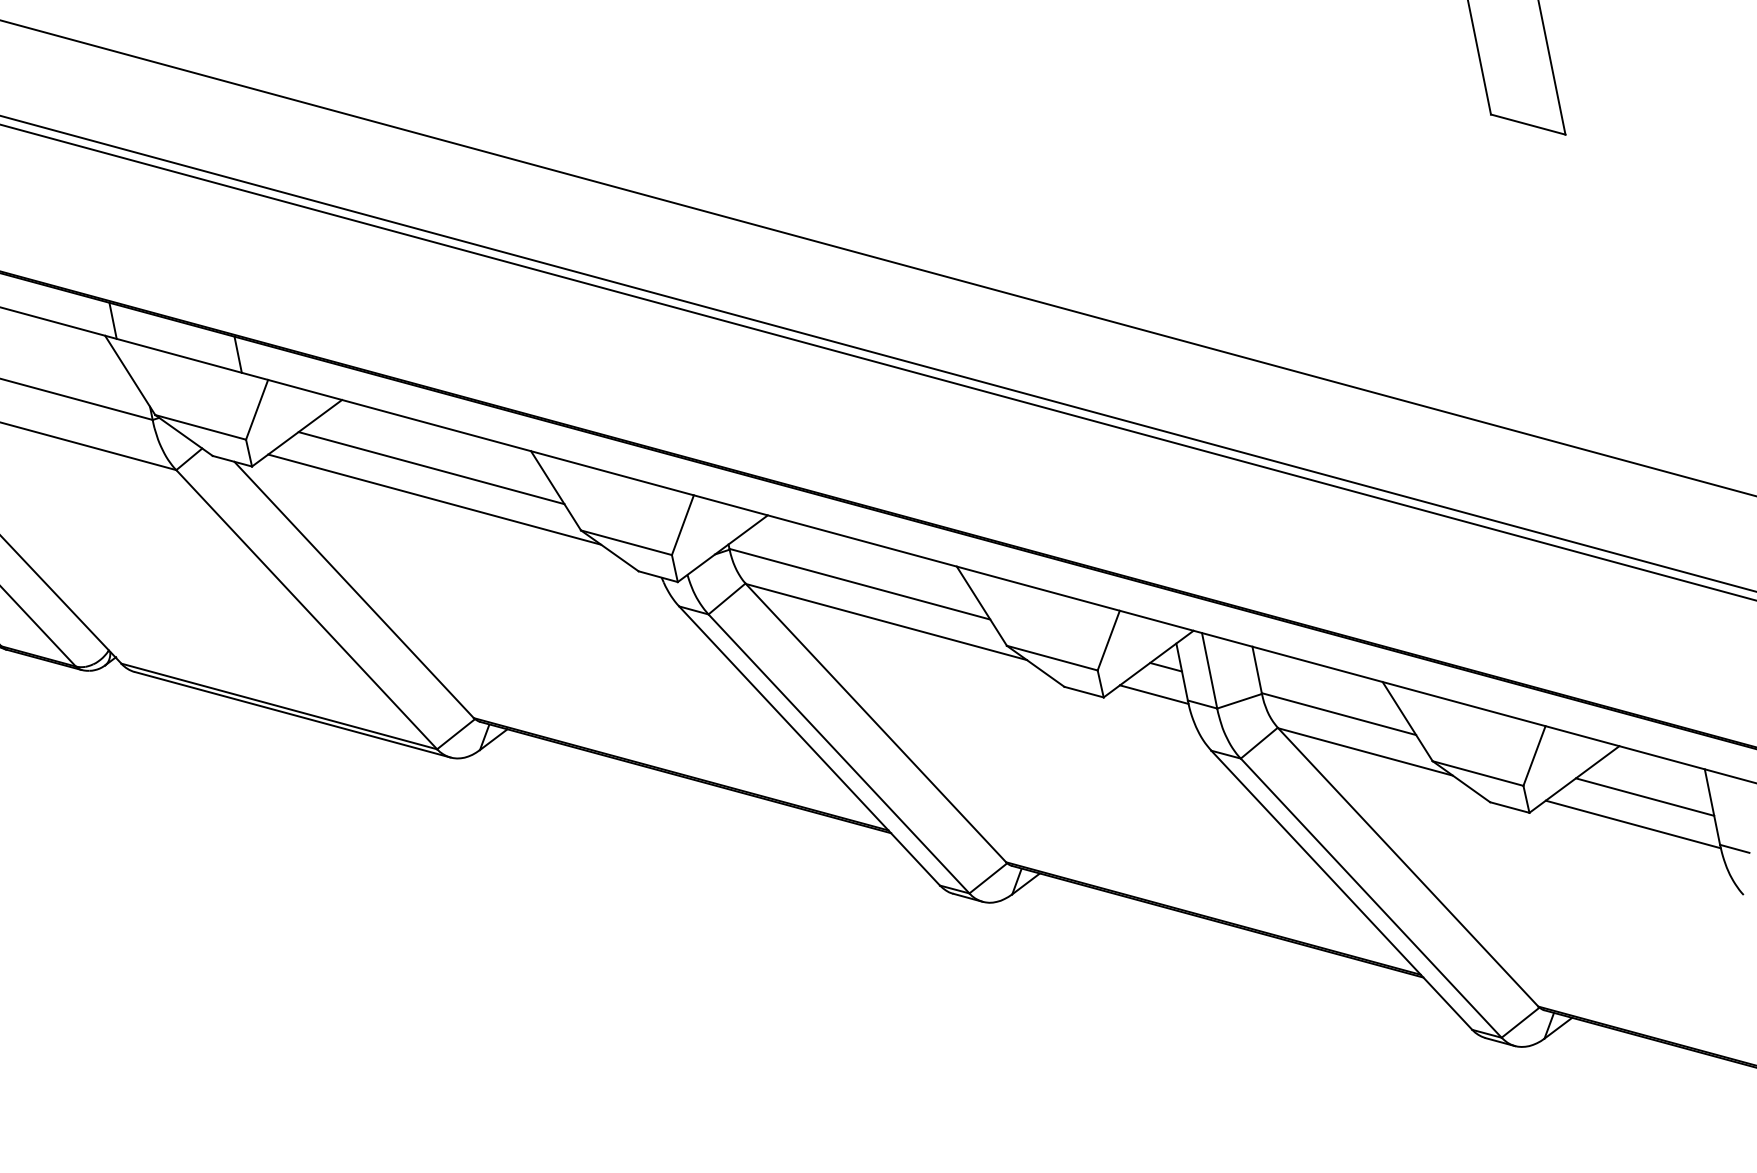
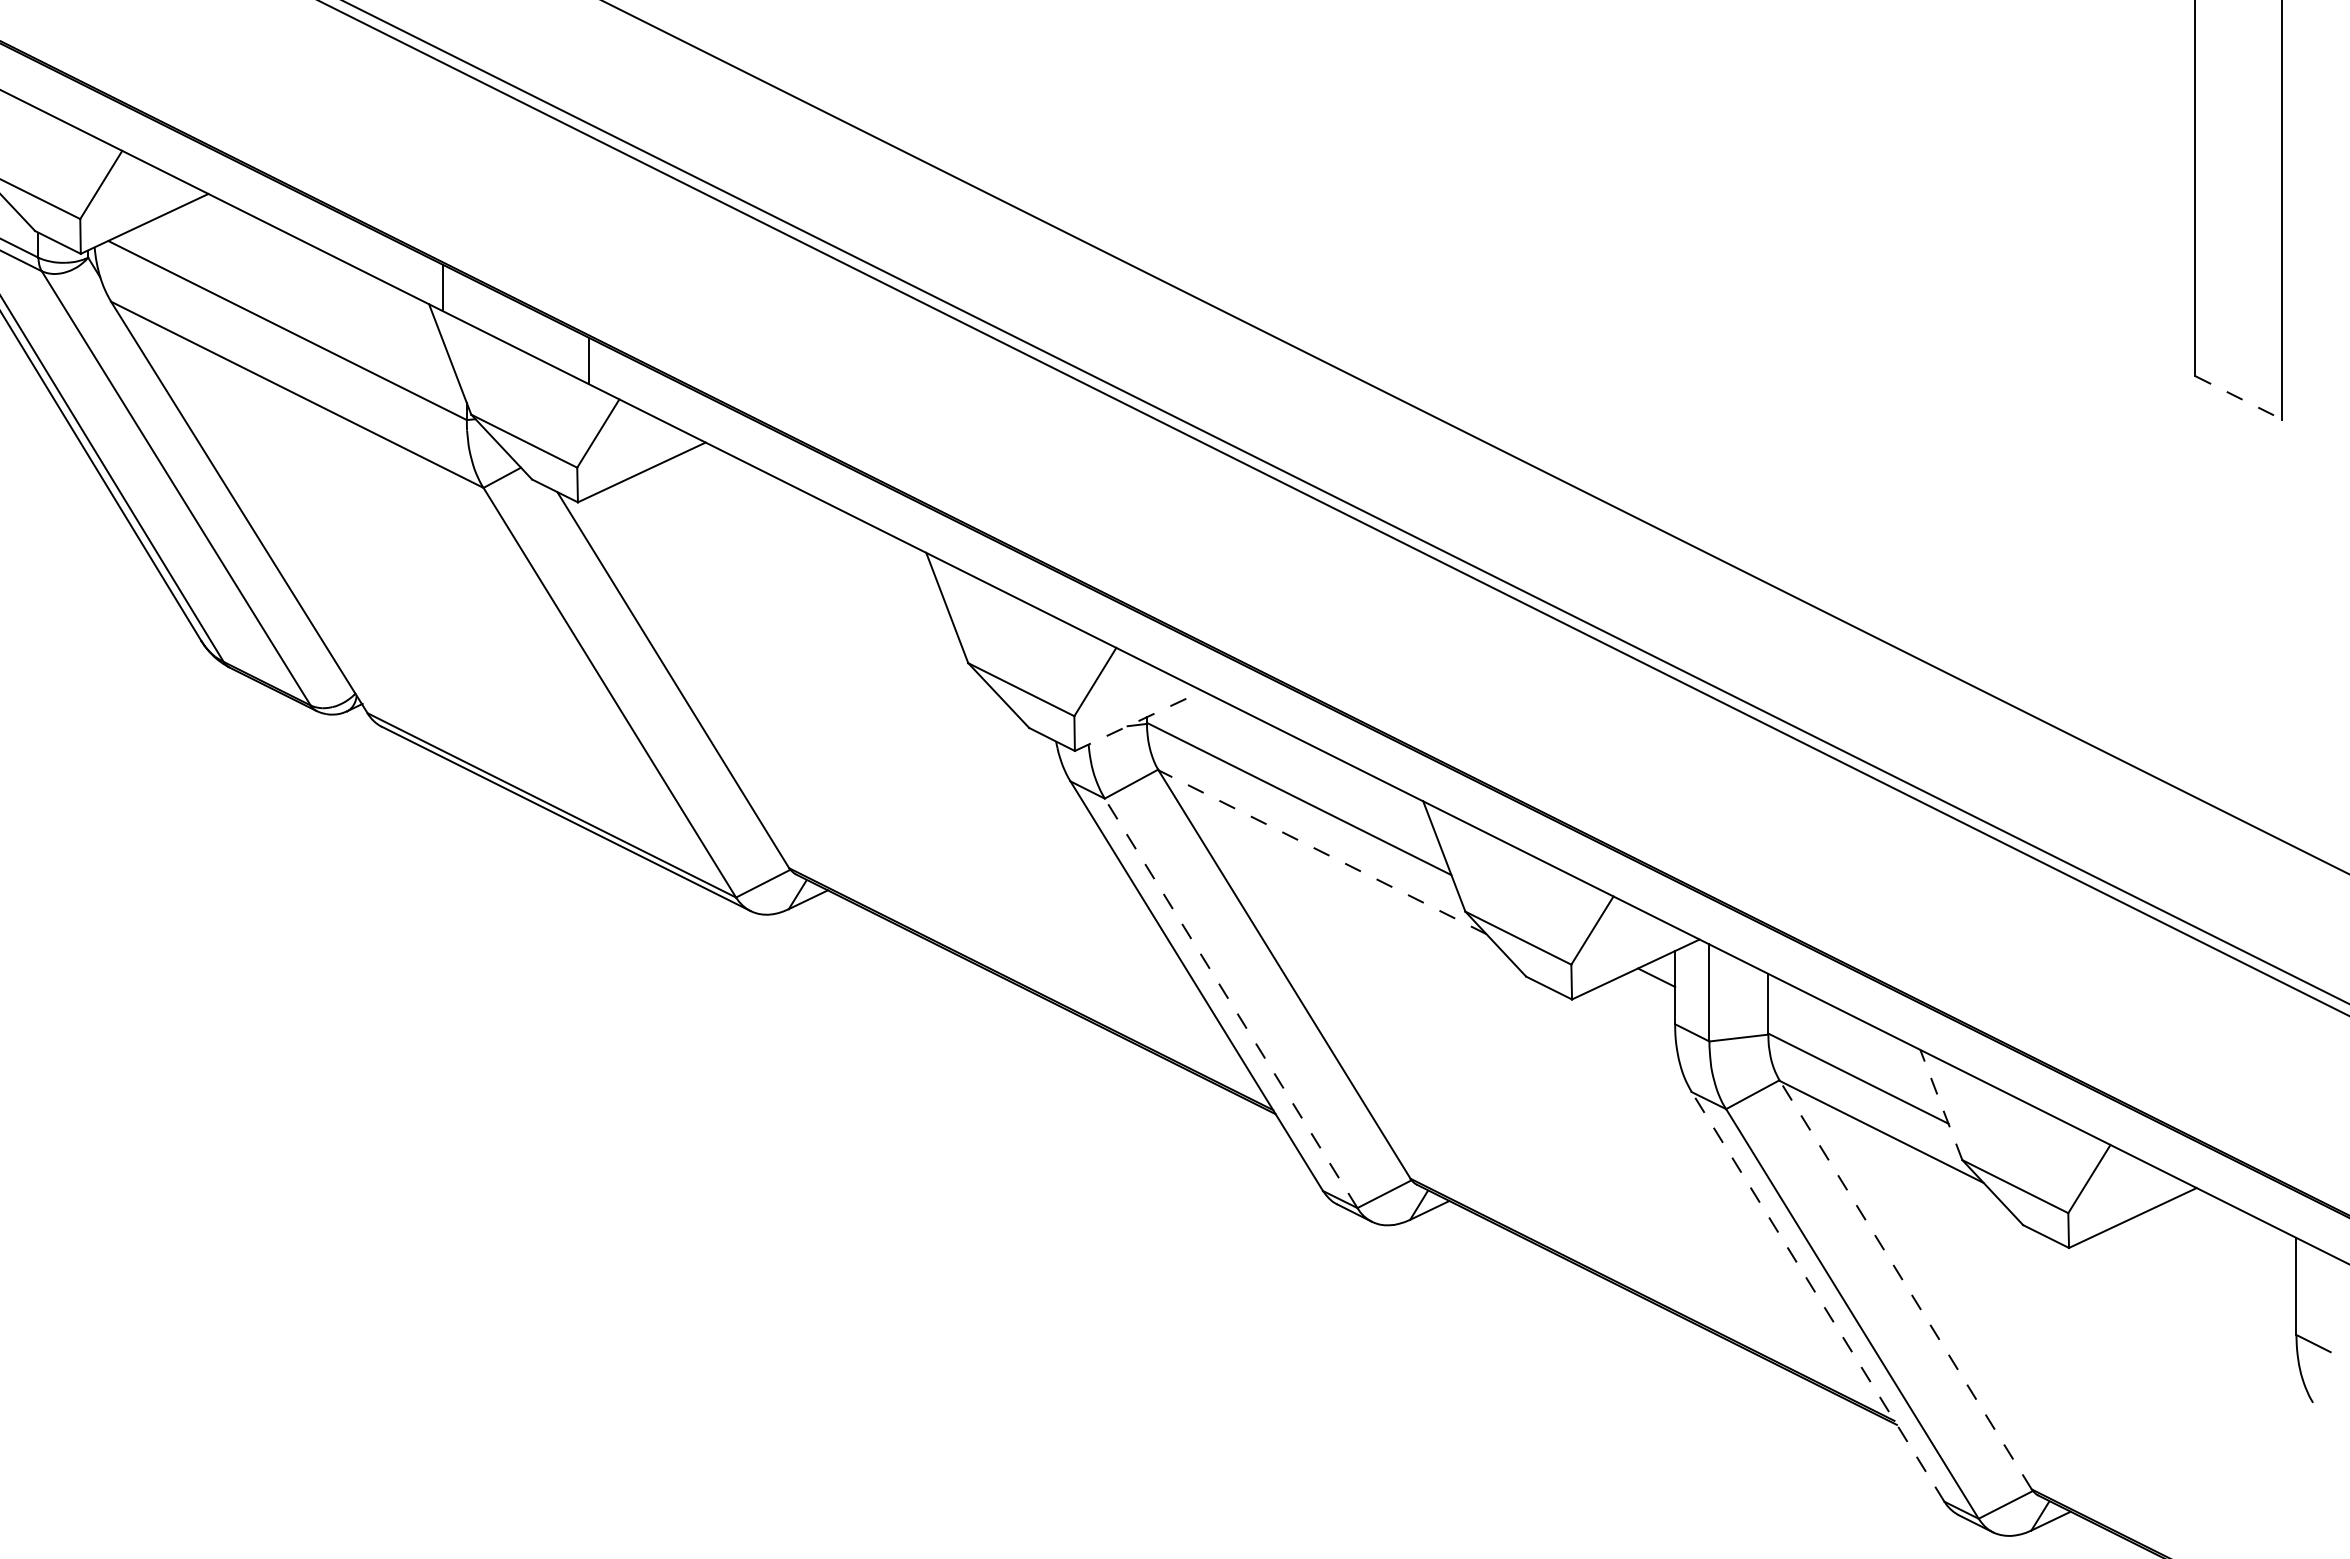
line: (1527, 124) -> (2238, 397), solid -> dashed
line: (431, 467) -> (799, 548), removed
line: (434, 499) -> (794, 588), removed
line: (722, 549) -> (1138, 721), solid -> dashed
line: (886, 622) -> (1322, 852), solid -> dashed
line: (1154, 694) -> (1635, 1008), removed
line: (1407, 721) -> (1941, 1105), solid -> dashed
line: (839, 754) -> (1231, 1003), solid -> dashed
line: (1644, 797) -> (2215, 1257), removed
line: (1633, 824) -> (2194, 1288), removed
line: (1408, 867) -> (1905, 1285), solid -> dashed
line: (1342, 889) -> (1818, 1296), solid -> dashed

